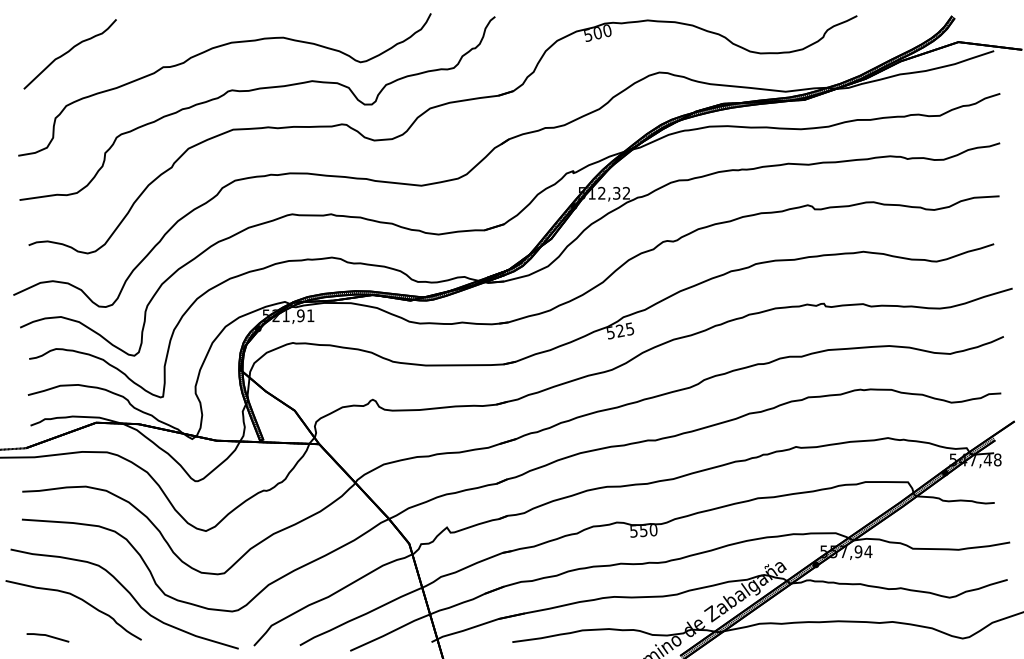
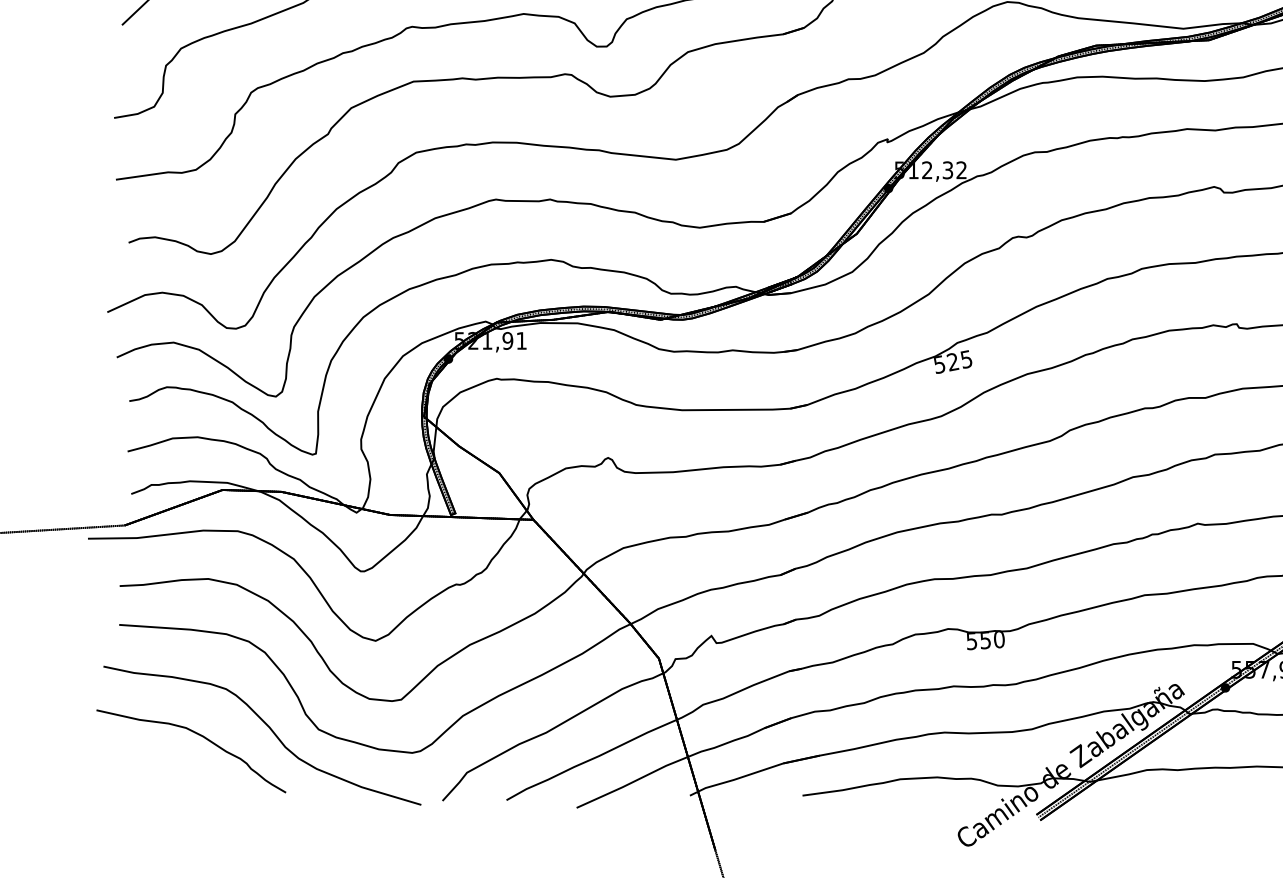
line: (47, 636) -> (154, 787), removed

